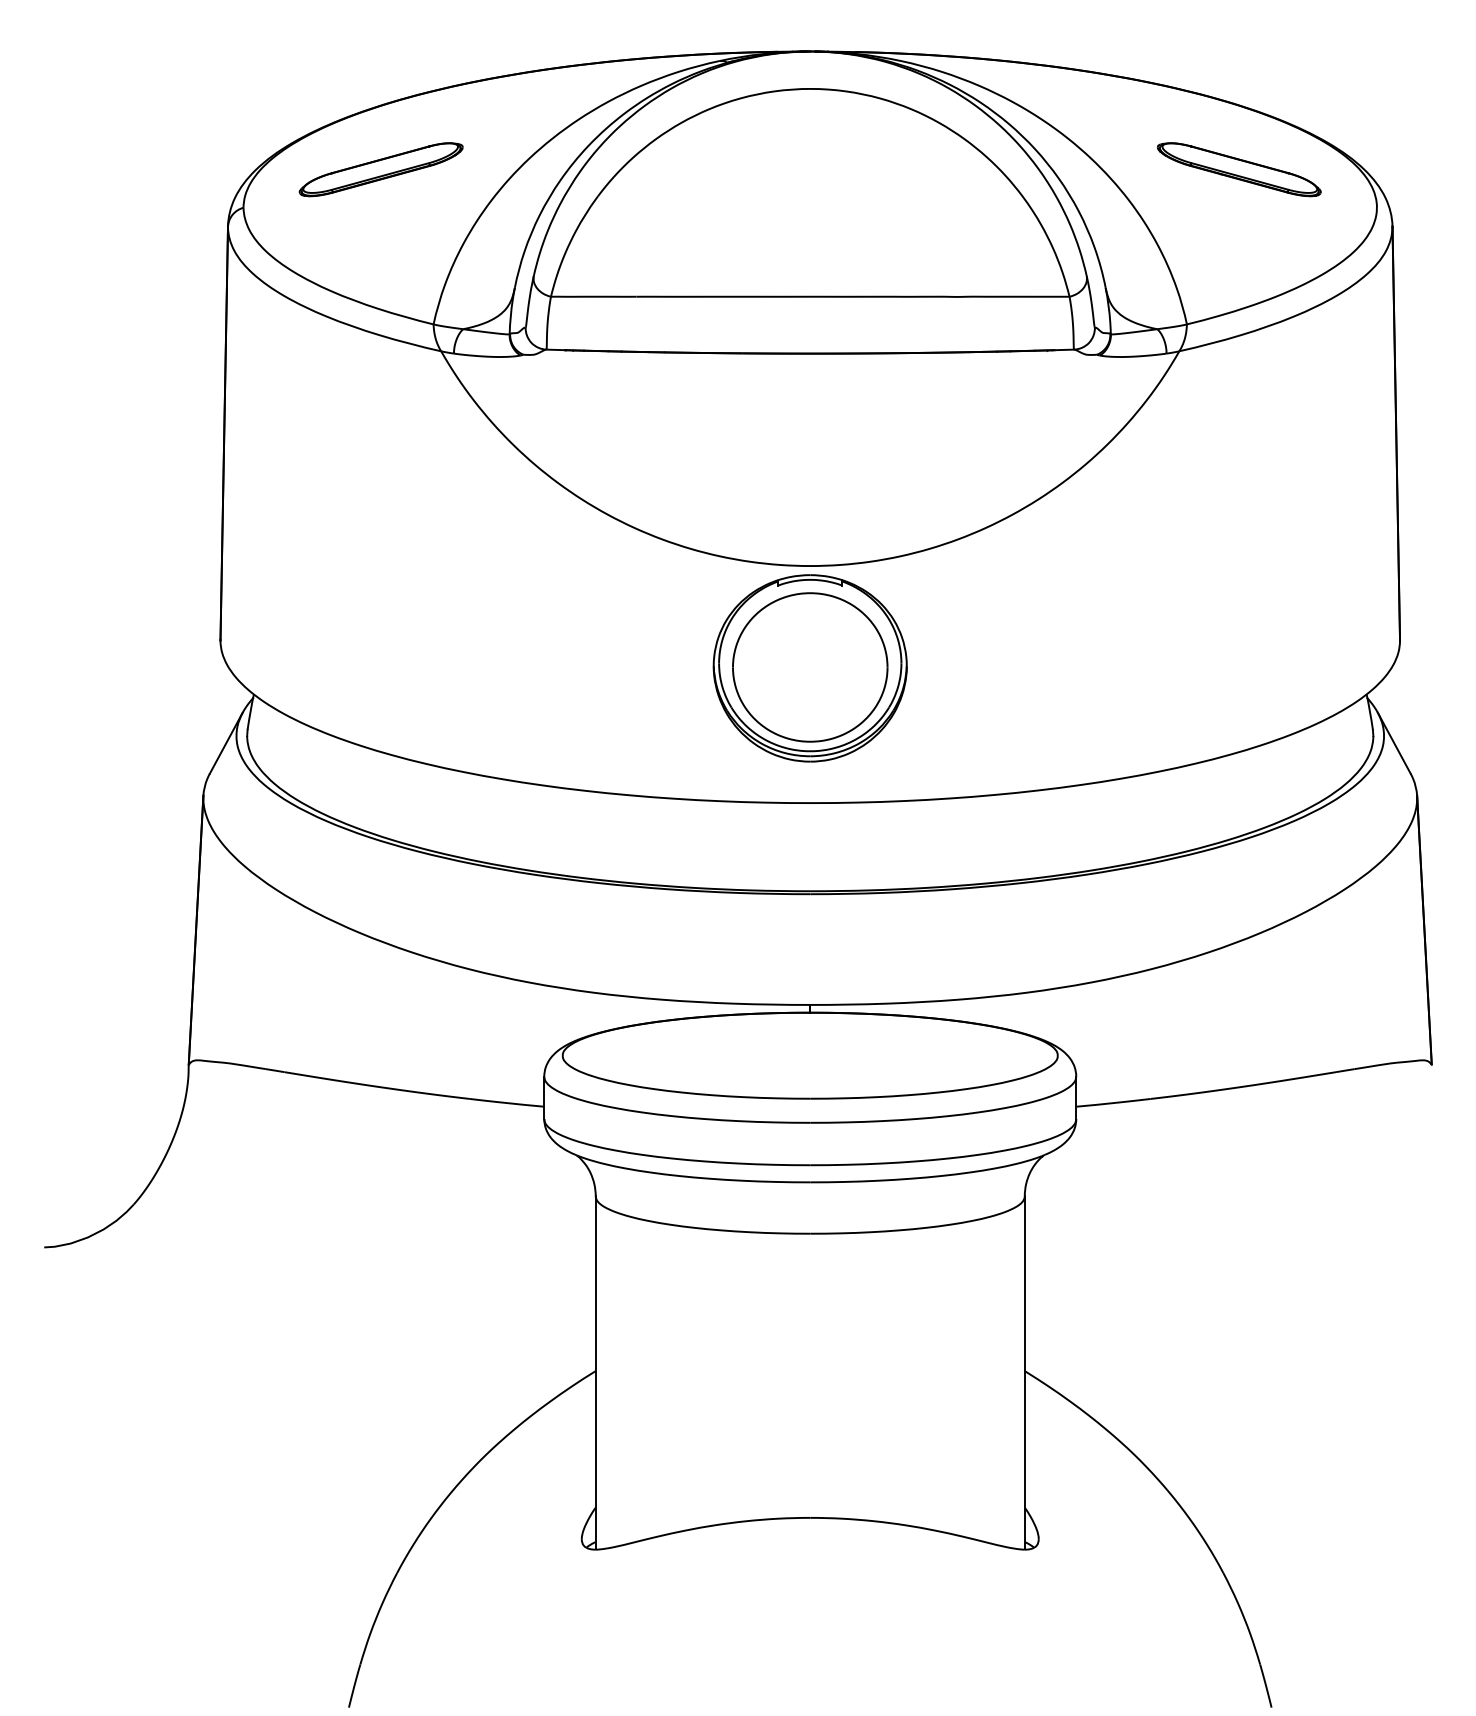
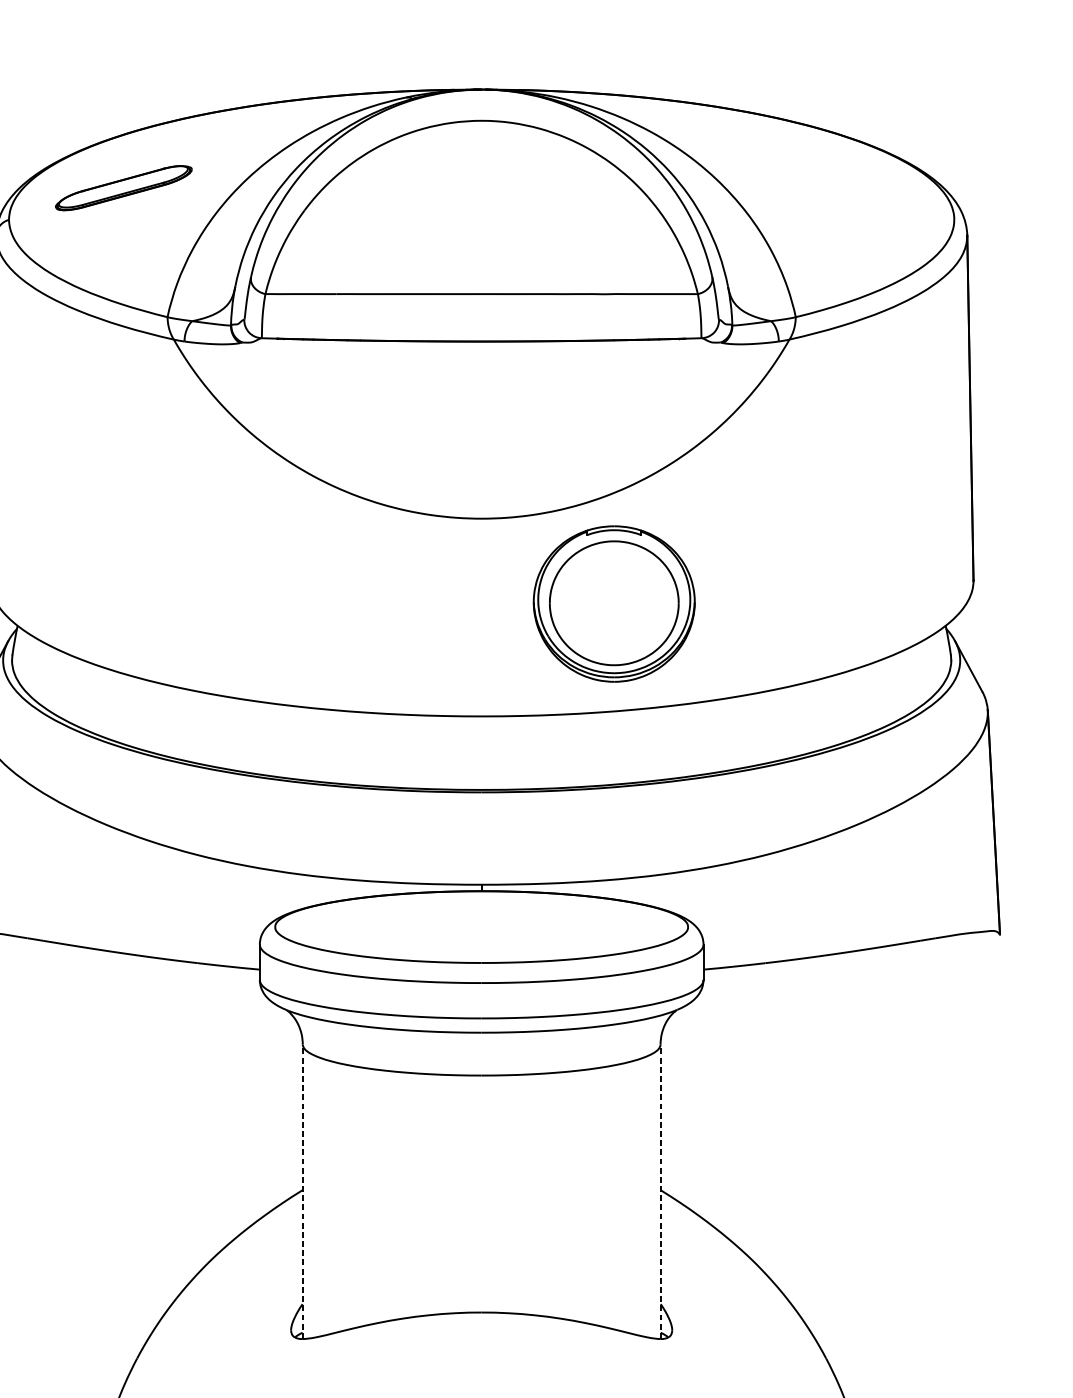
part: (1238, 169) -> (838, 187), removed
part: (809, 668) -> (613, 604), moved
line: (595, 1372) -> (302, 1191), solid -> dashed
line: (1024, 1372) -> (660, 1191), solid -> dashed

